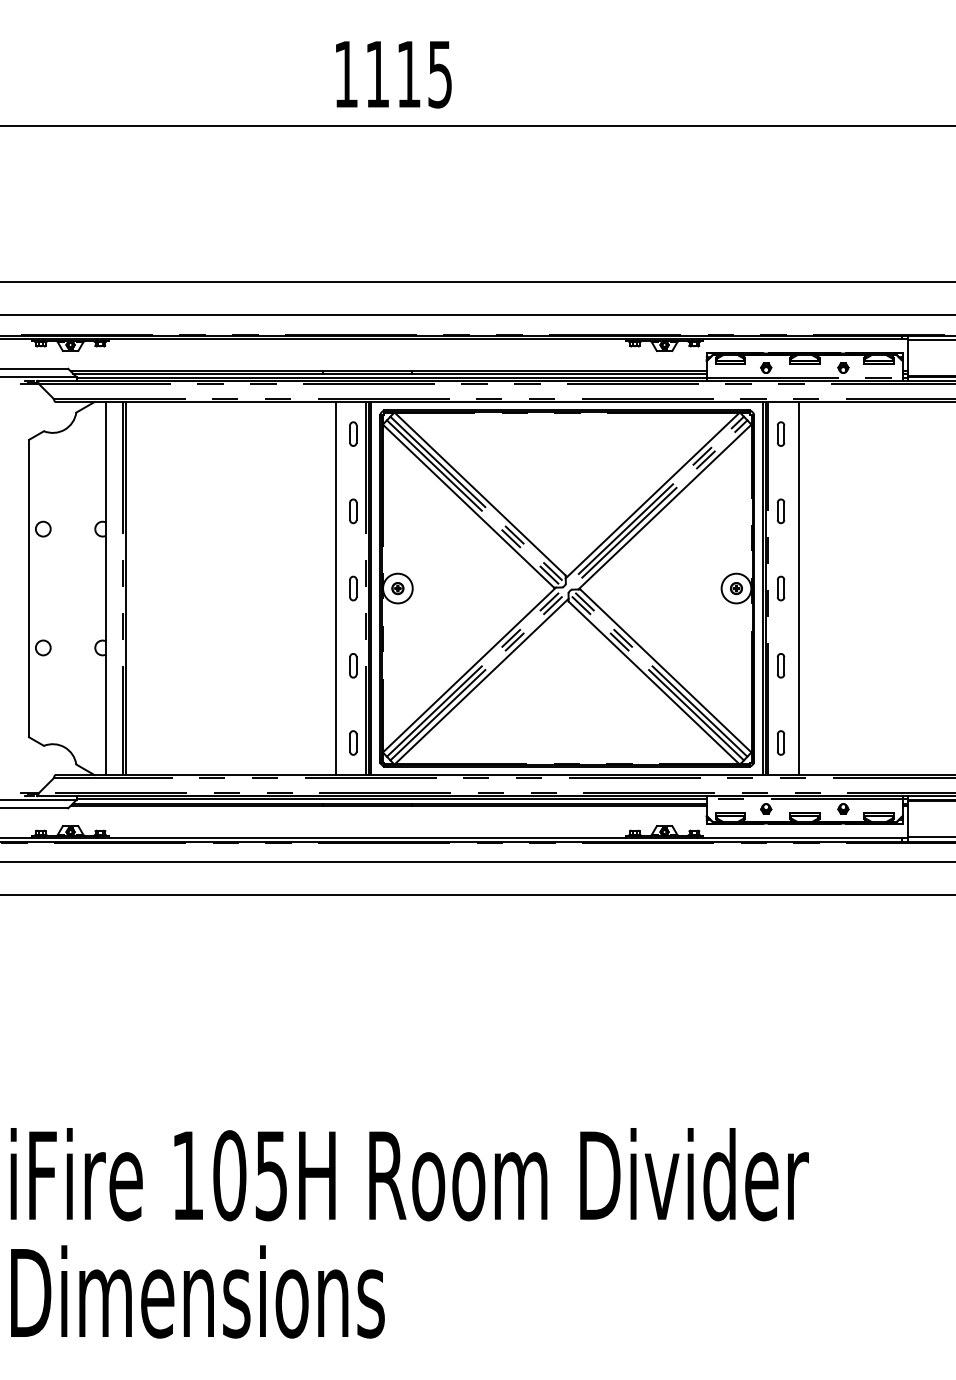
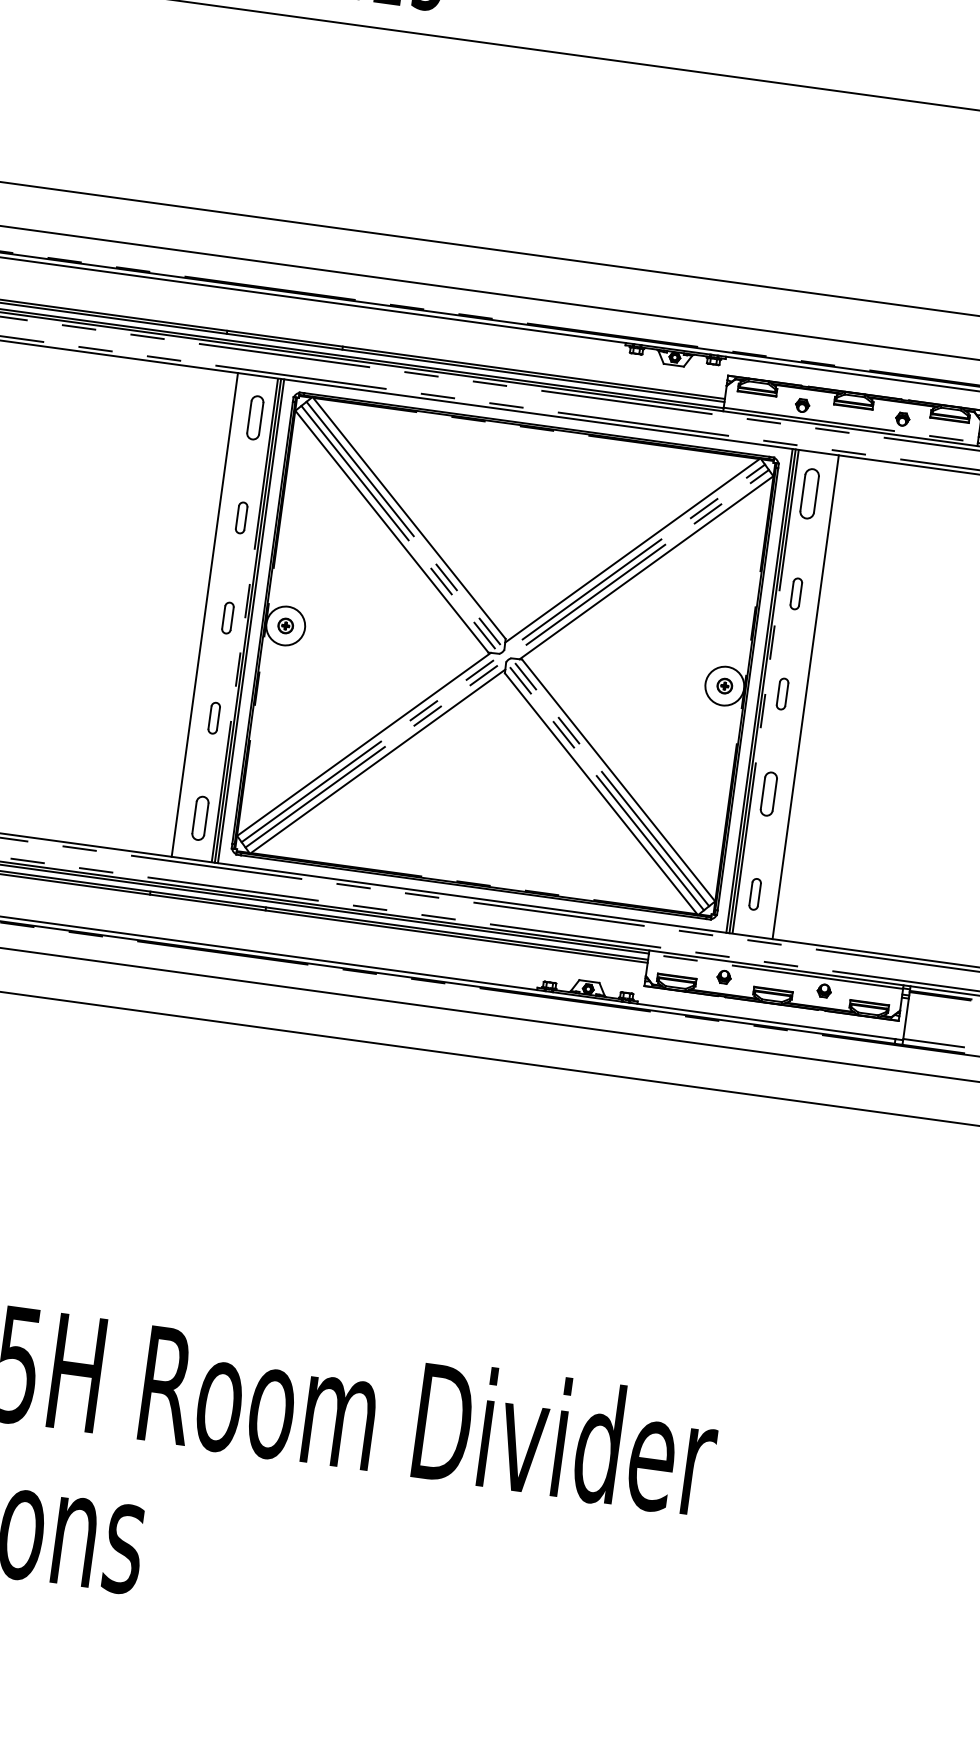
part: (353, 433) -> (255, 417), size x1.4
part: (781, 433) -> (810, 493), size x1.6
part: (780, 665) -> (768, 793), size x1.4
part: (353, 742) -> (200, 817), size x1.4

